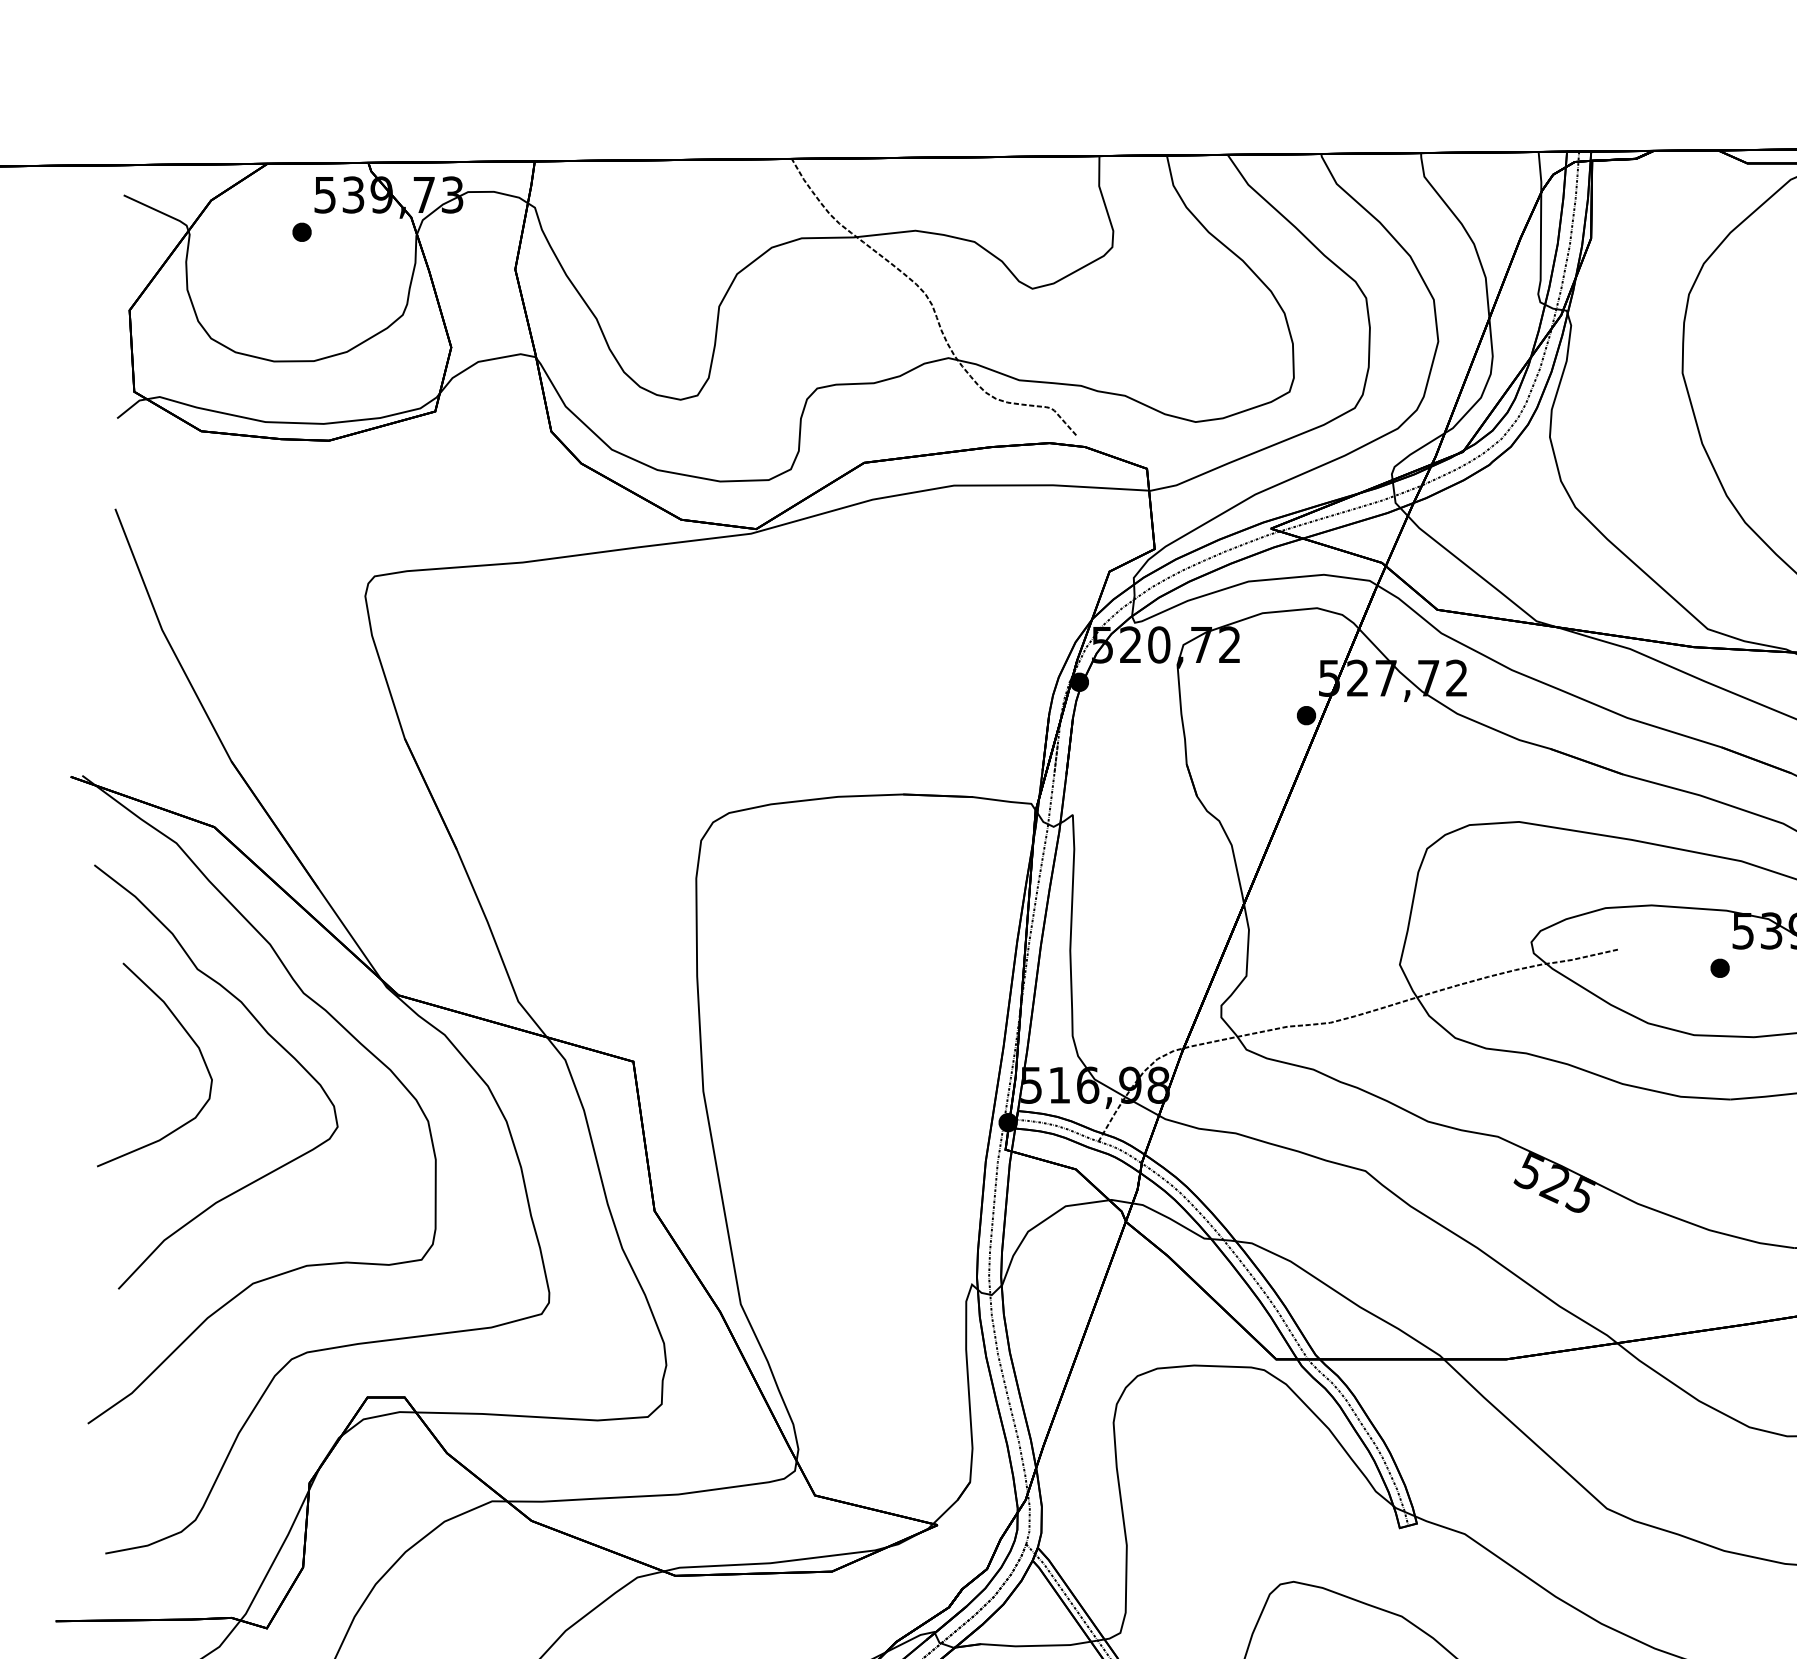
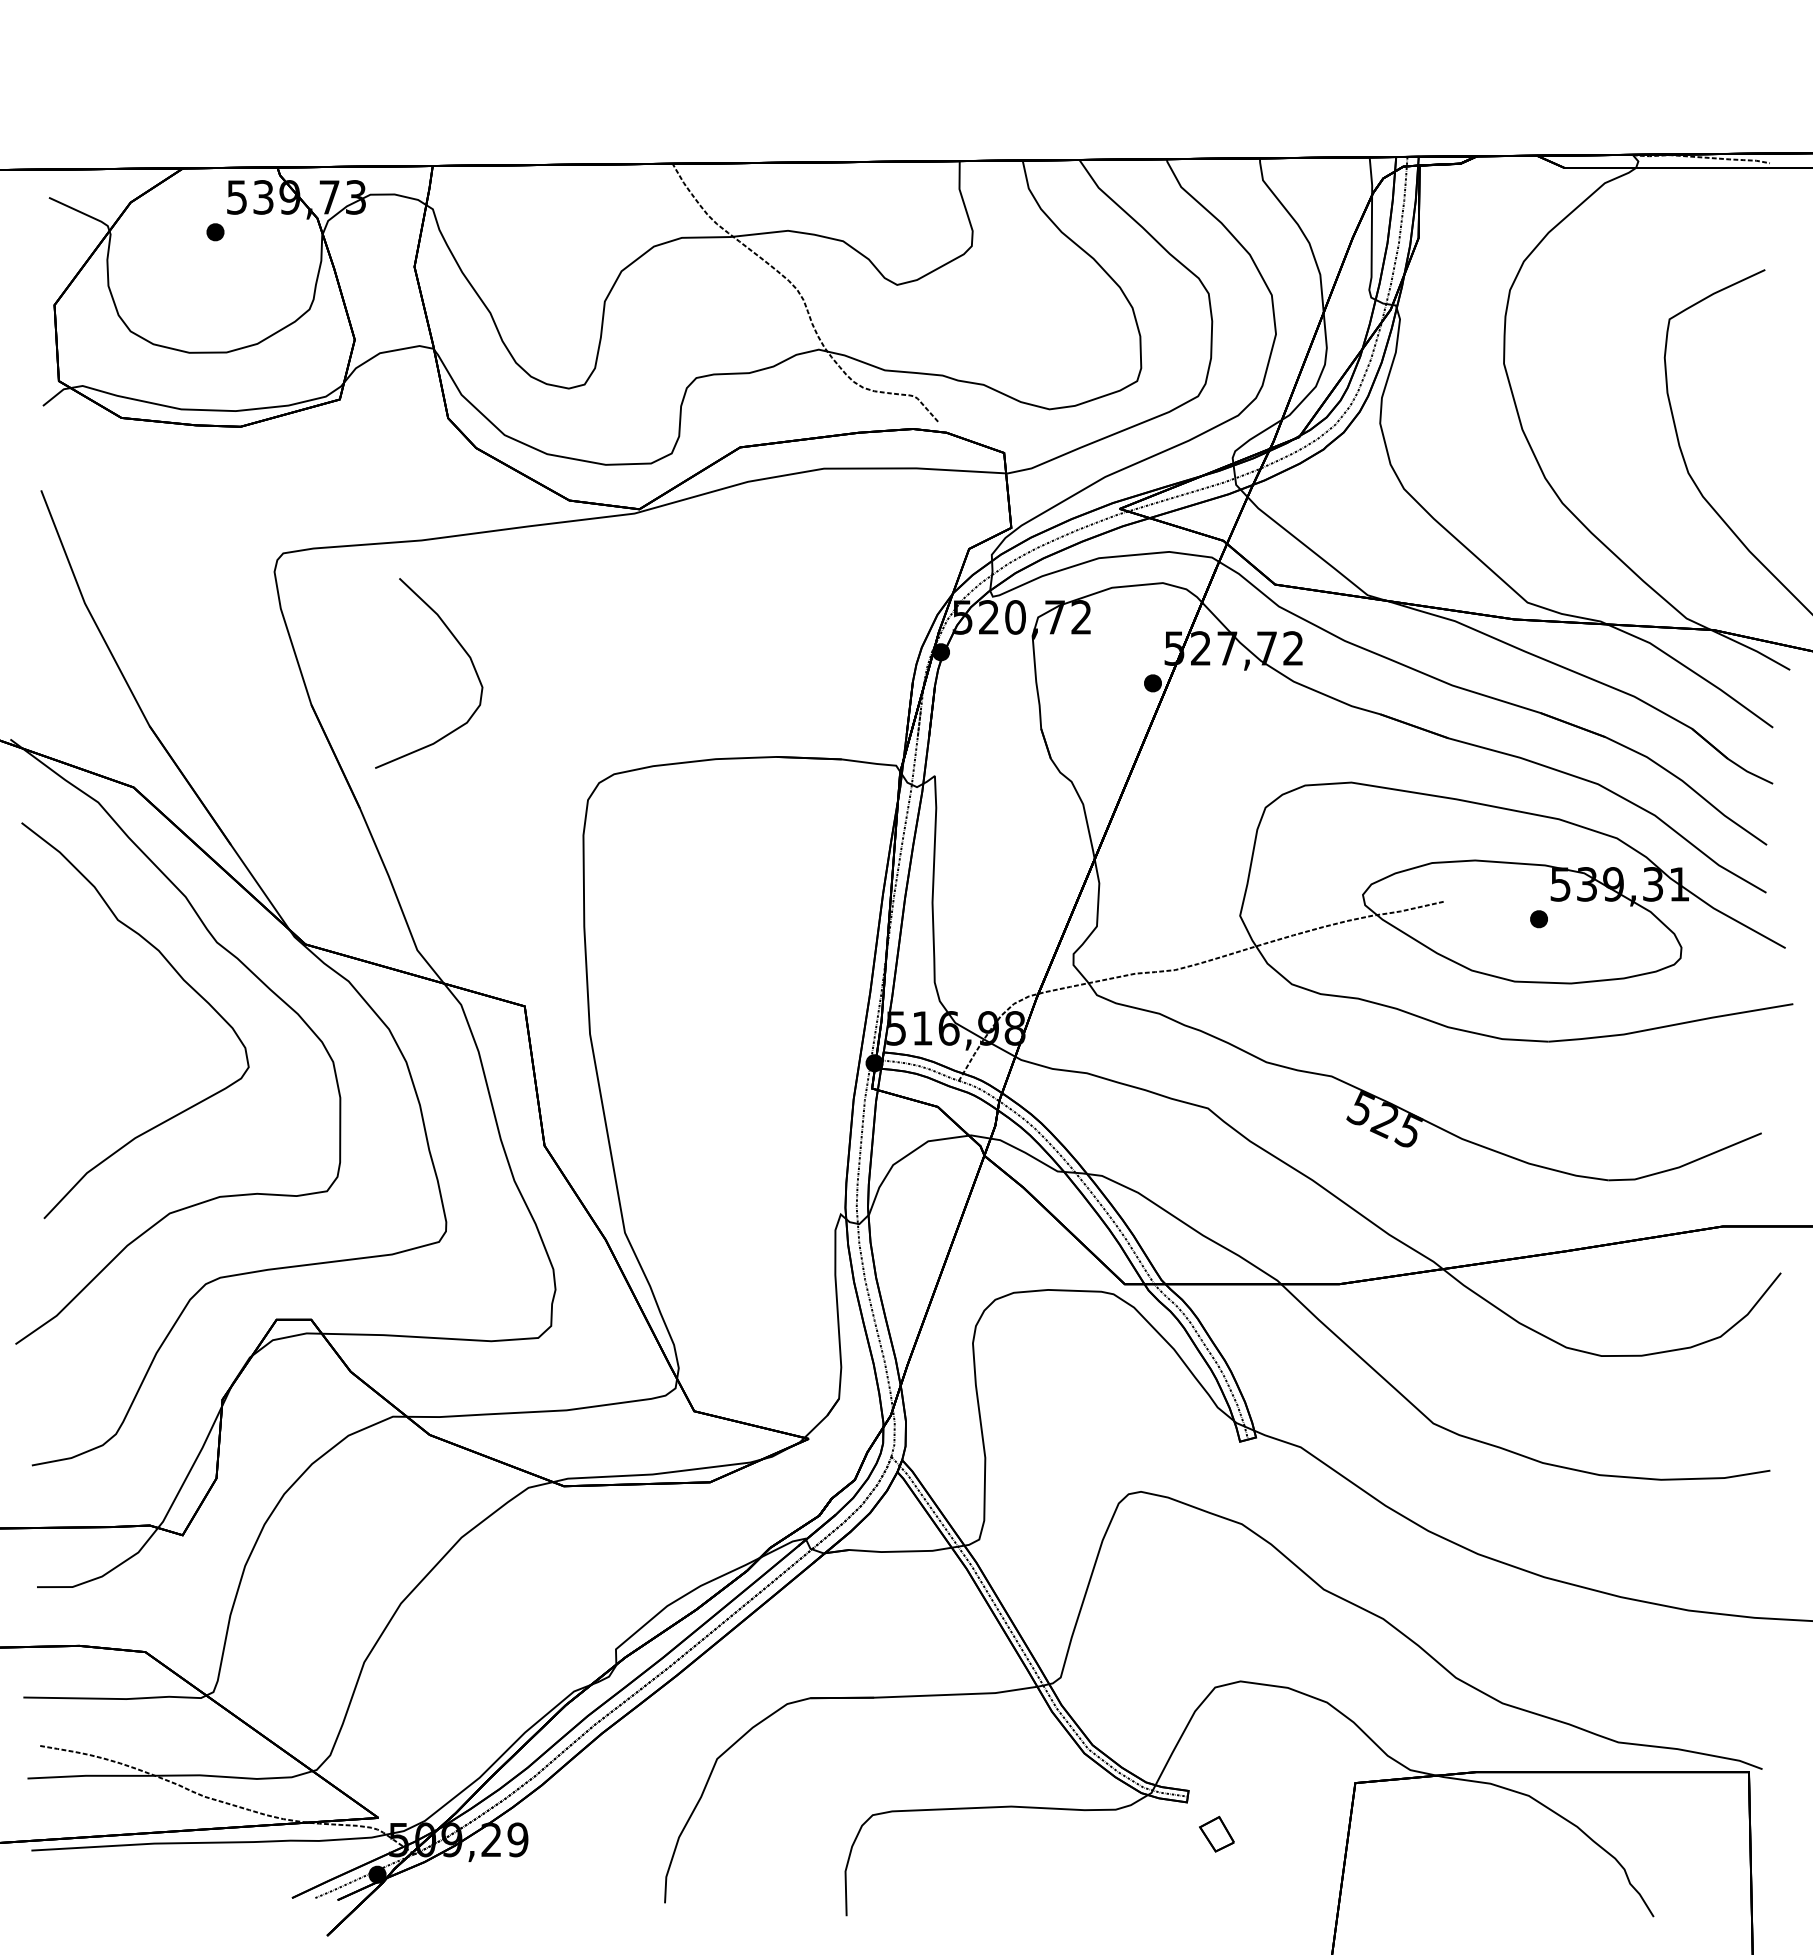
curve: (190, 1039) -> (462, 649), moved

